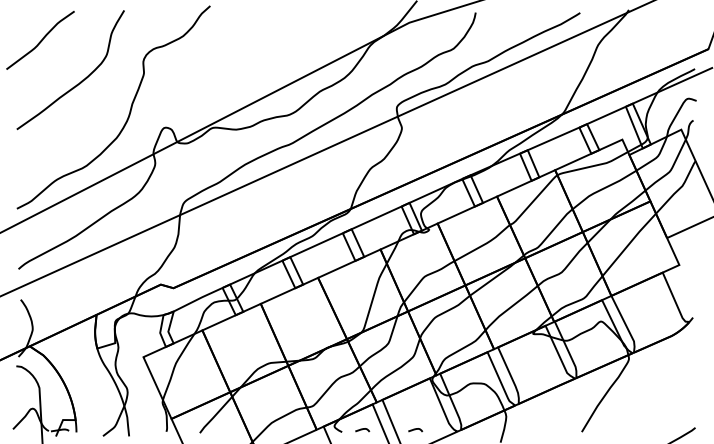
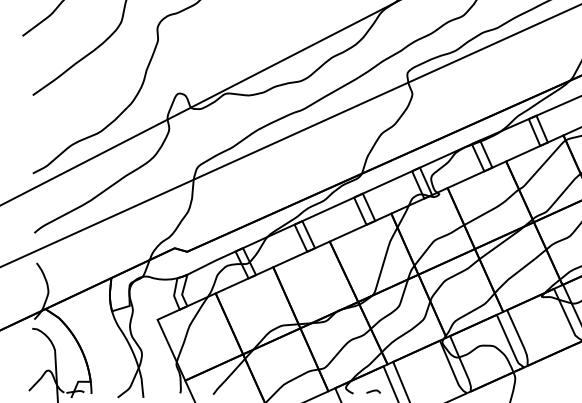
curve: (415, 430) -> (425, 392), removed

